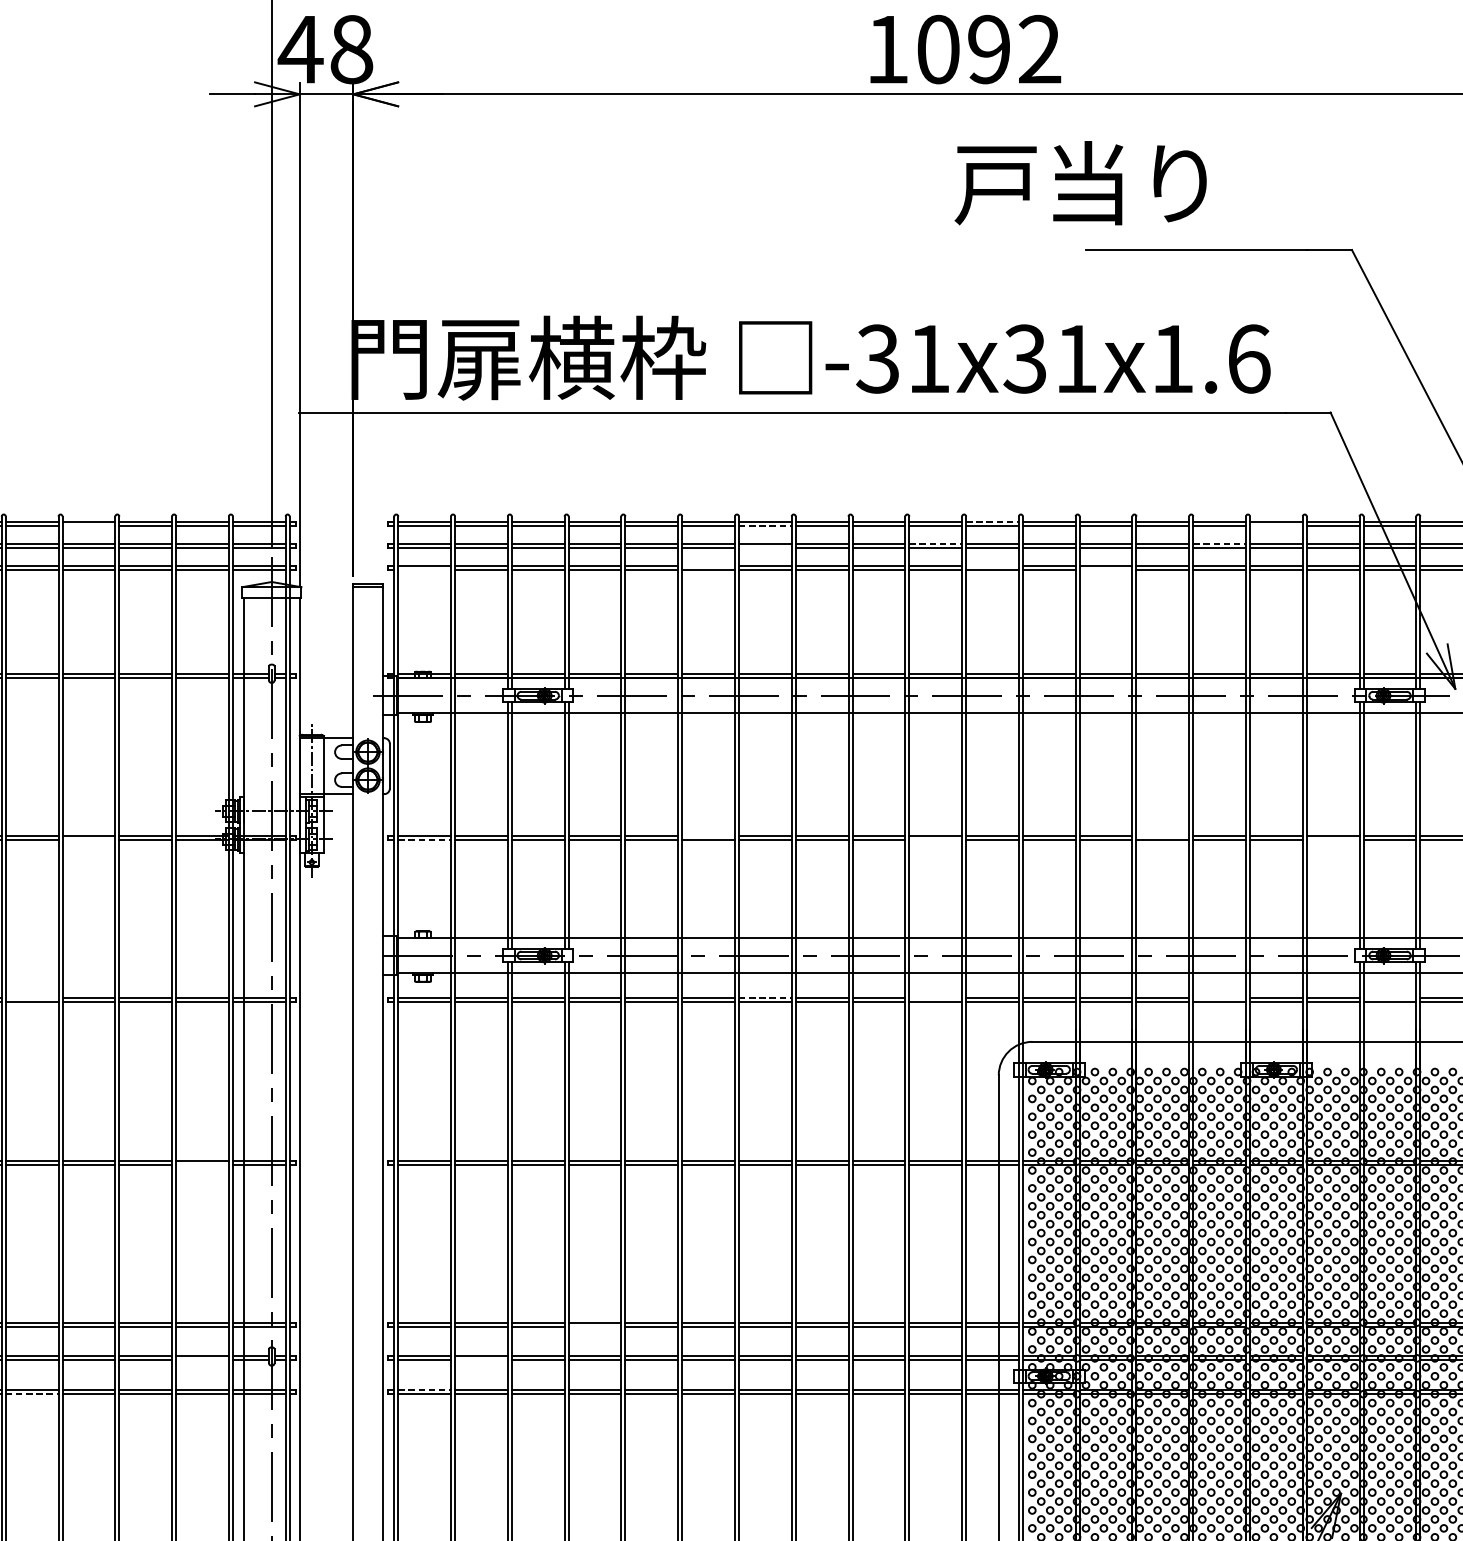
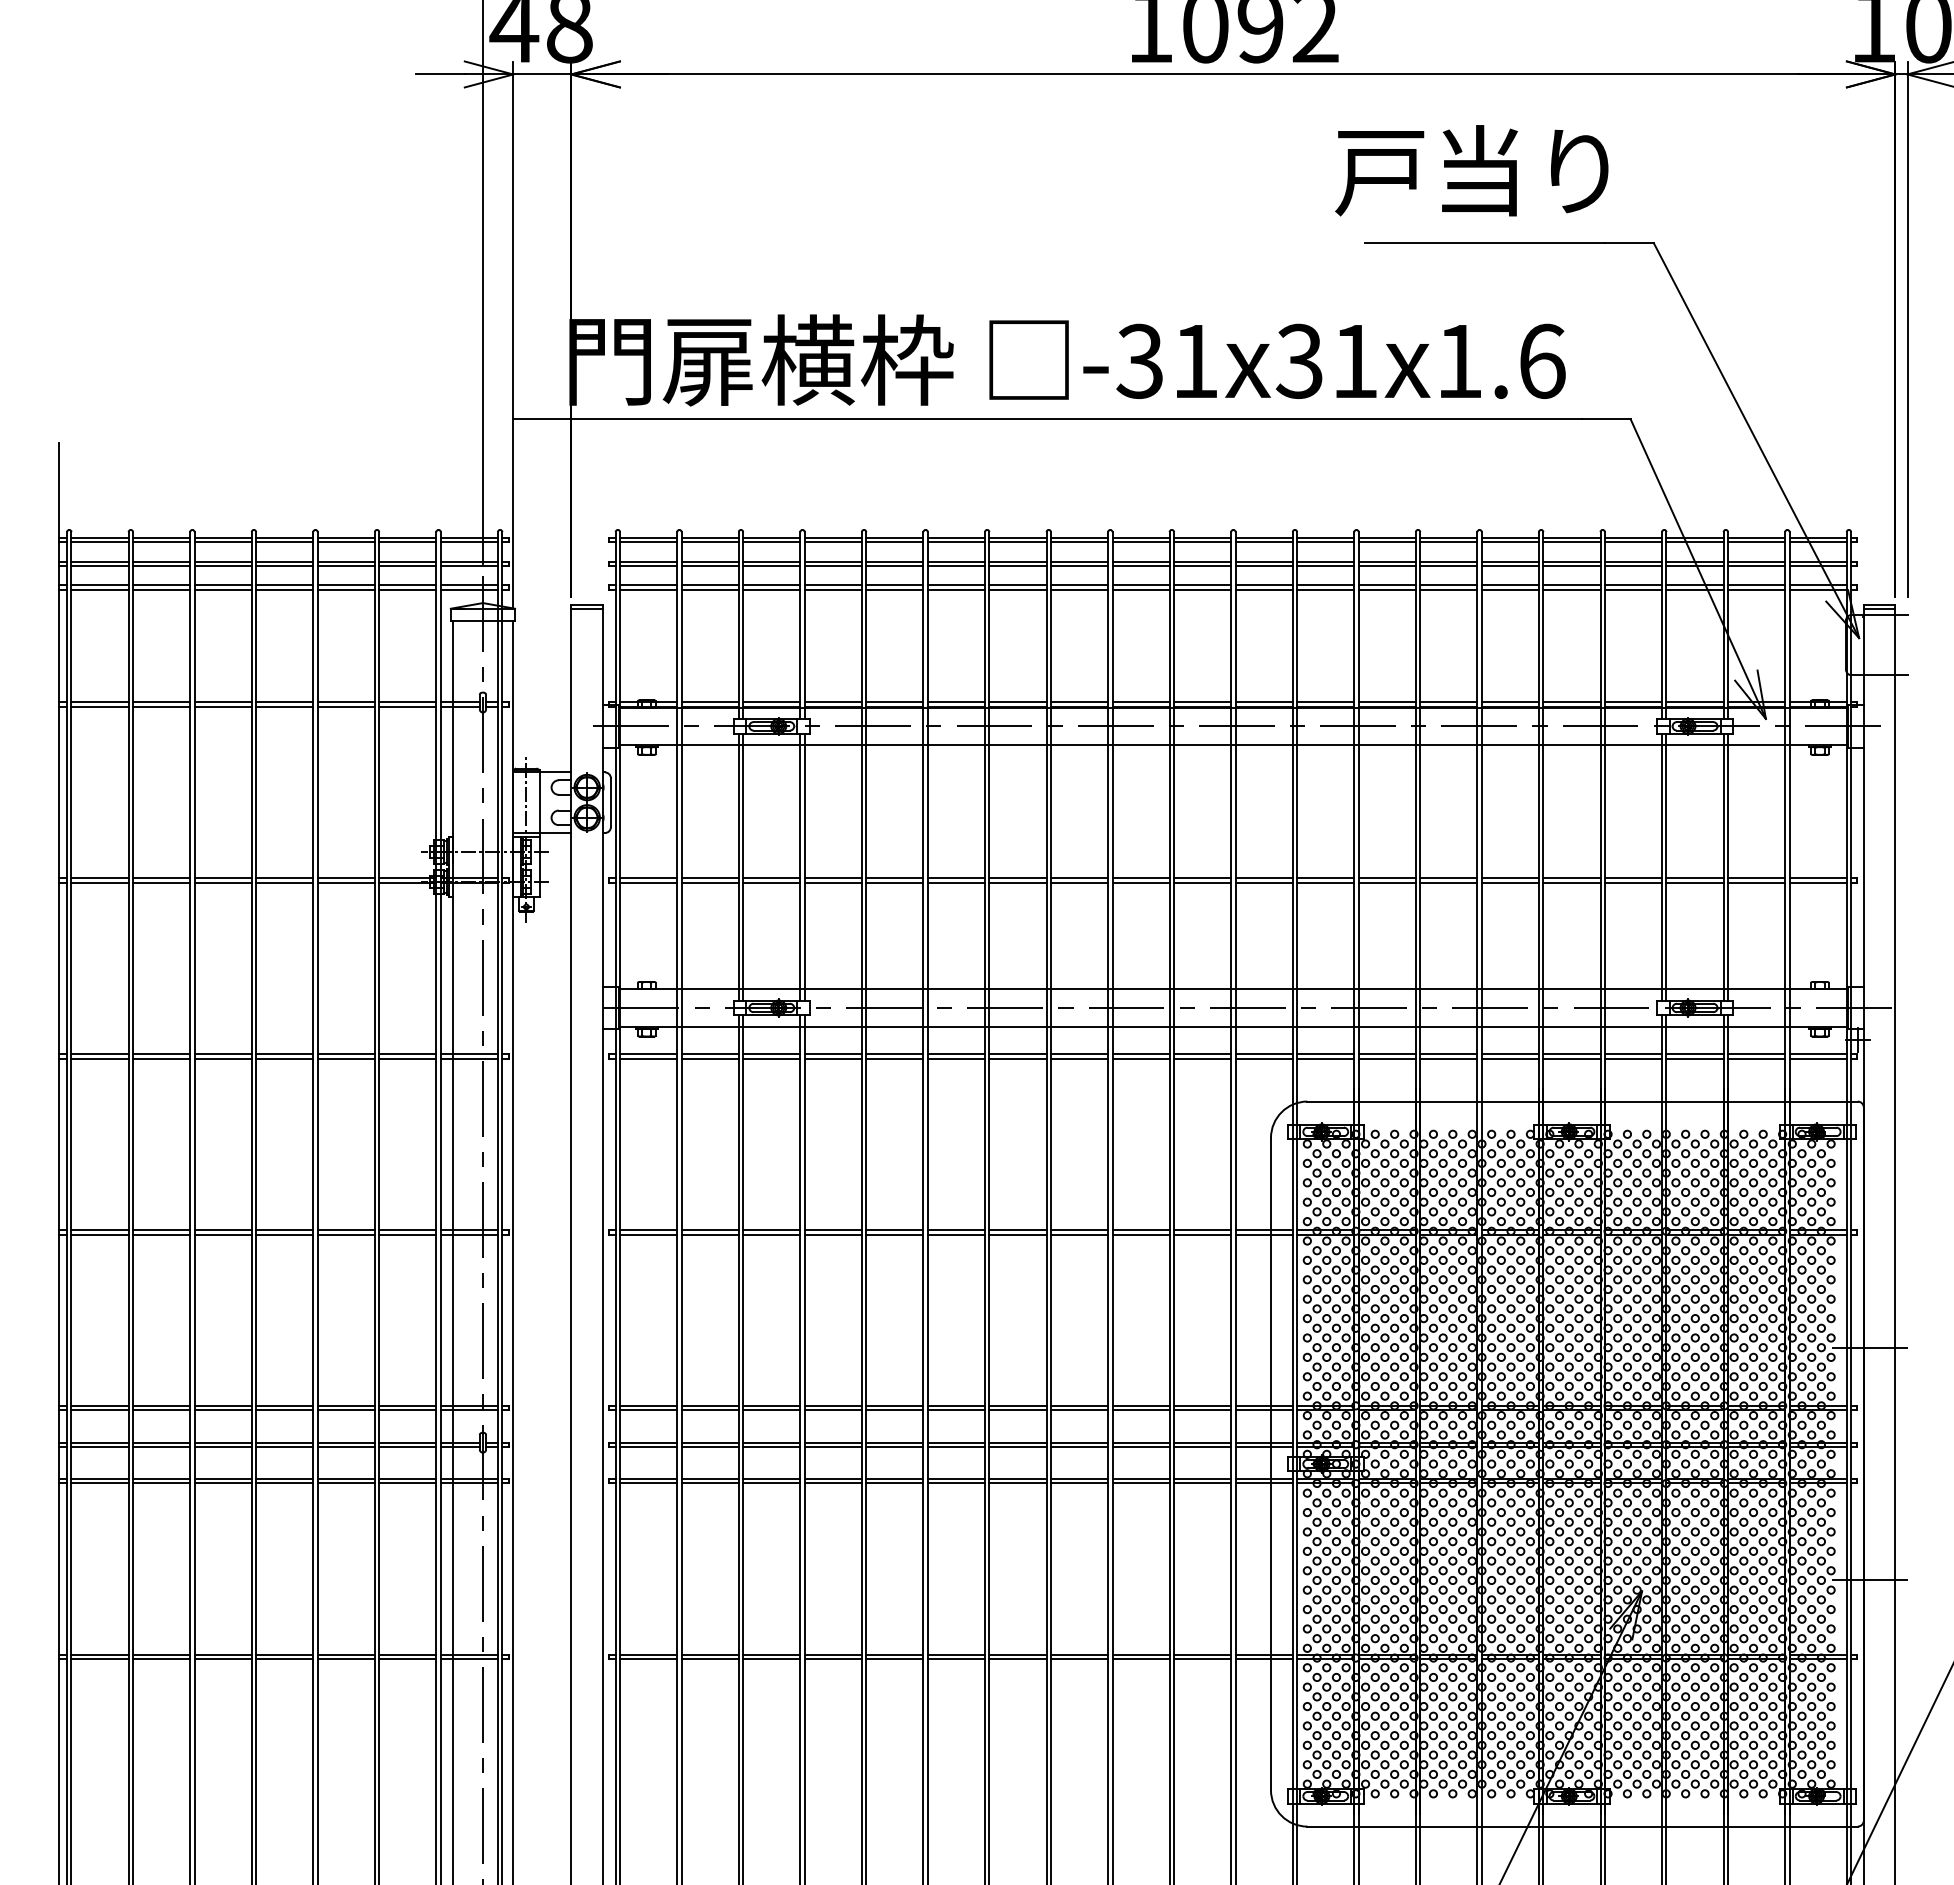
text: (1080, 182) -> (1471, 170), moved
line: (992, 521) -> (1264, 537), dashed -> solid
line: (88, 526) -> (284, 542), added
line: (764, 526) -> (1017, 542), dashed -> solid
line: (1275, 526) -> (1571, 542), added
line: (935, 543) -> (1202, 561), dashed -> solid
line: (1219, 543) -> (1510, 561), dashed -> solid
line: (764, 548) -> (1017, 566), added
line: (708, 565) -> (956, 585), added
line: (991, 565) -> (1263, 585), added
line: (424, 569) -> (648, 589), added
line: (1105, 569) -> (1386, 589), added
line: (708, 836) -> (956, 878), added
line: (1162, 836) -> (1448, 878), added
line: (88, 839) -> (284, 882), added
line: (424, 839) -> (648, 882), dashed -> solid
line: (935, 839) -> (1202, 882), added
line: (1333, 839) -> (1633, 882), added
line: (31, 998) -> (222, 1054), added
line: (764, 998) -> (1017, 1054), dashed -> solid
line: (935, 998) -> (1202, 1054), added
line: (1218, 998) -> (1509, 1054), added
line: (1389, 998) -> (1694, 1054), added
line: (202, 1164) -> (407, 1234), added
line: (594, 1326) -> (832, 1410), added
line: (202, 1360) -> (407, 1446), added
line: (480, 1360) -> (709, 1446), added
line: (424, 1389) -> (648, 1478), dashed -> solid
line: (32, 1394) -> (223, 1483), dashed -> solid

